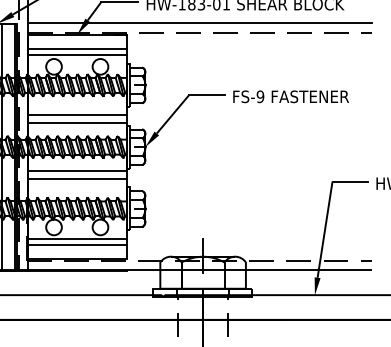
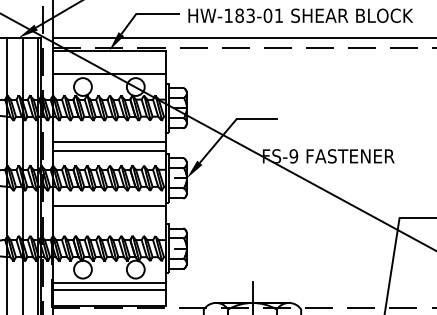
line: (77, 49) -> (109, 67), removed
text: (290, 96) -> (327, 156), moved
line: (76, 179) -> (108, 215), removed

